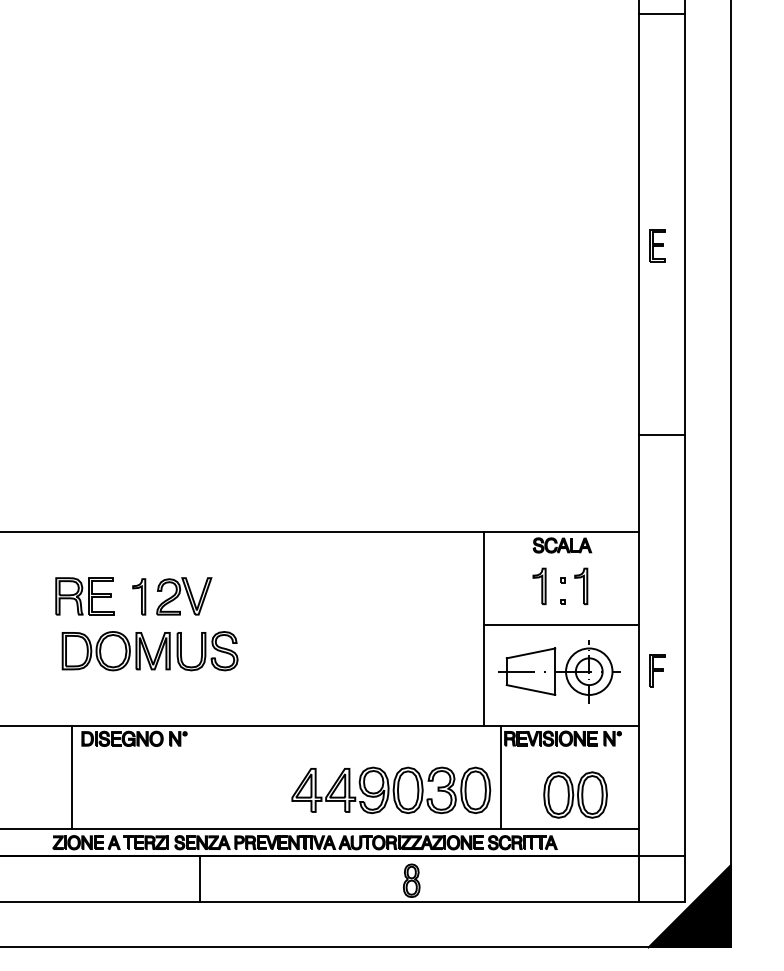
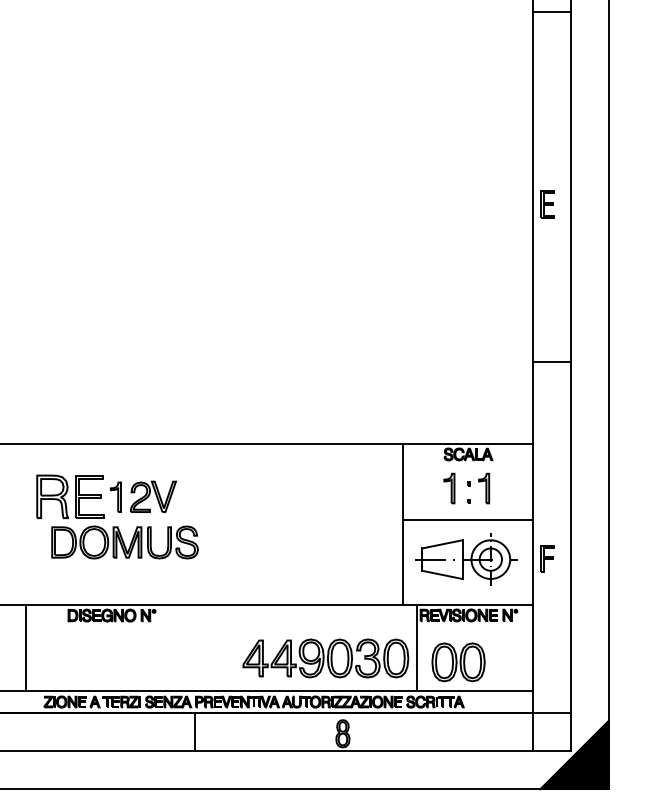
part: (84, 596) -> (70, 496), size x1.4
line: (71, 776) -> (25, 646), moved
part: (575, 794) -> (458, 661), moved
line: (200, 878) -> (195, 731), moved

